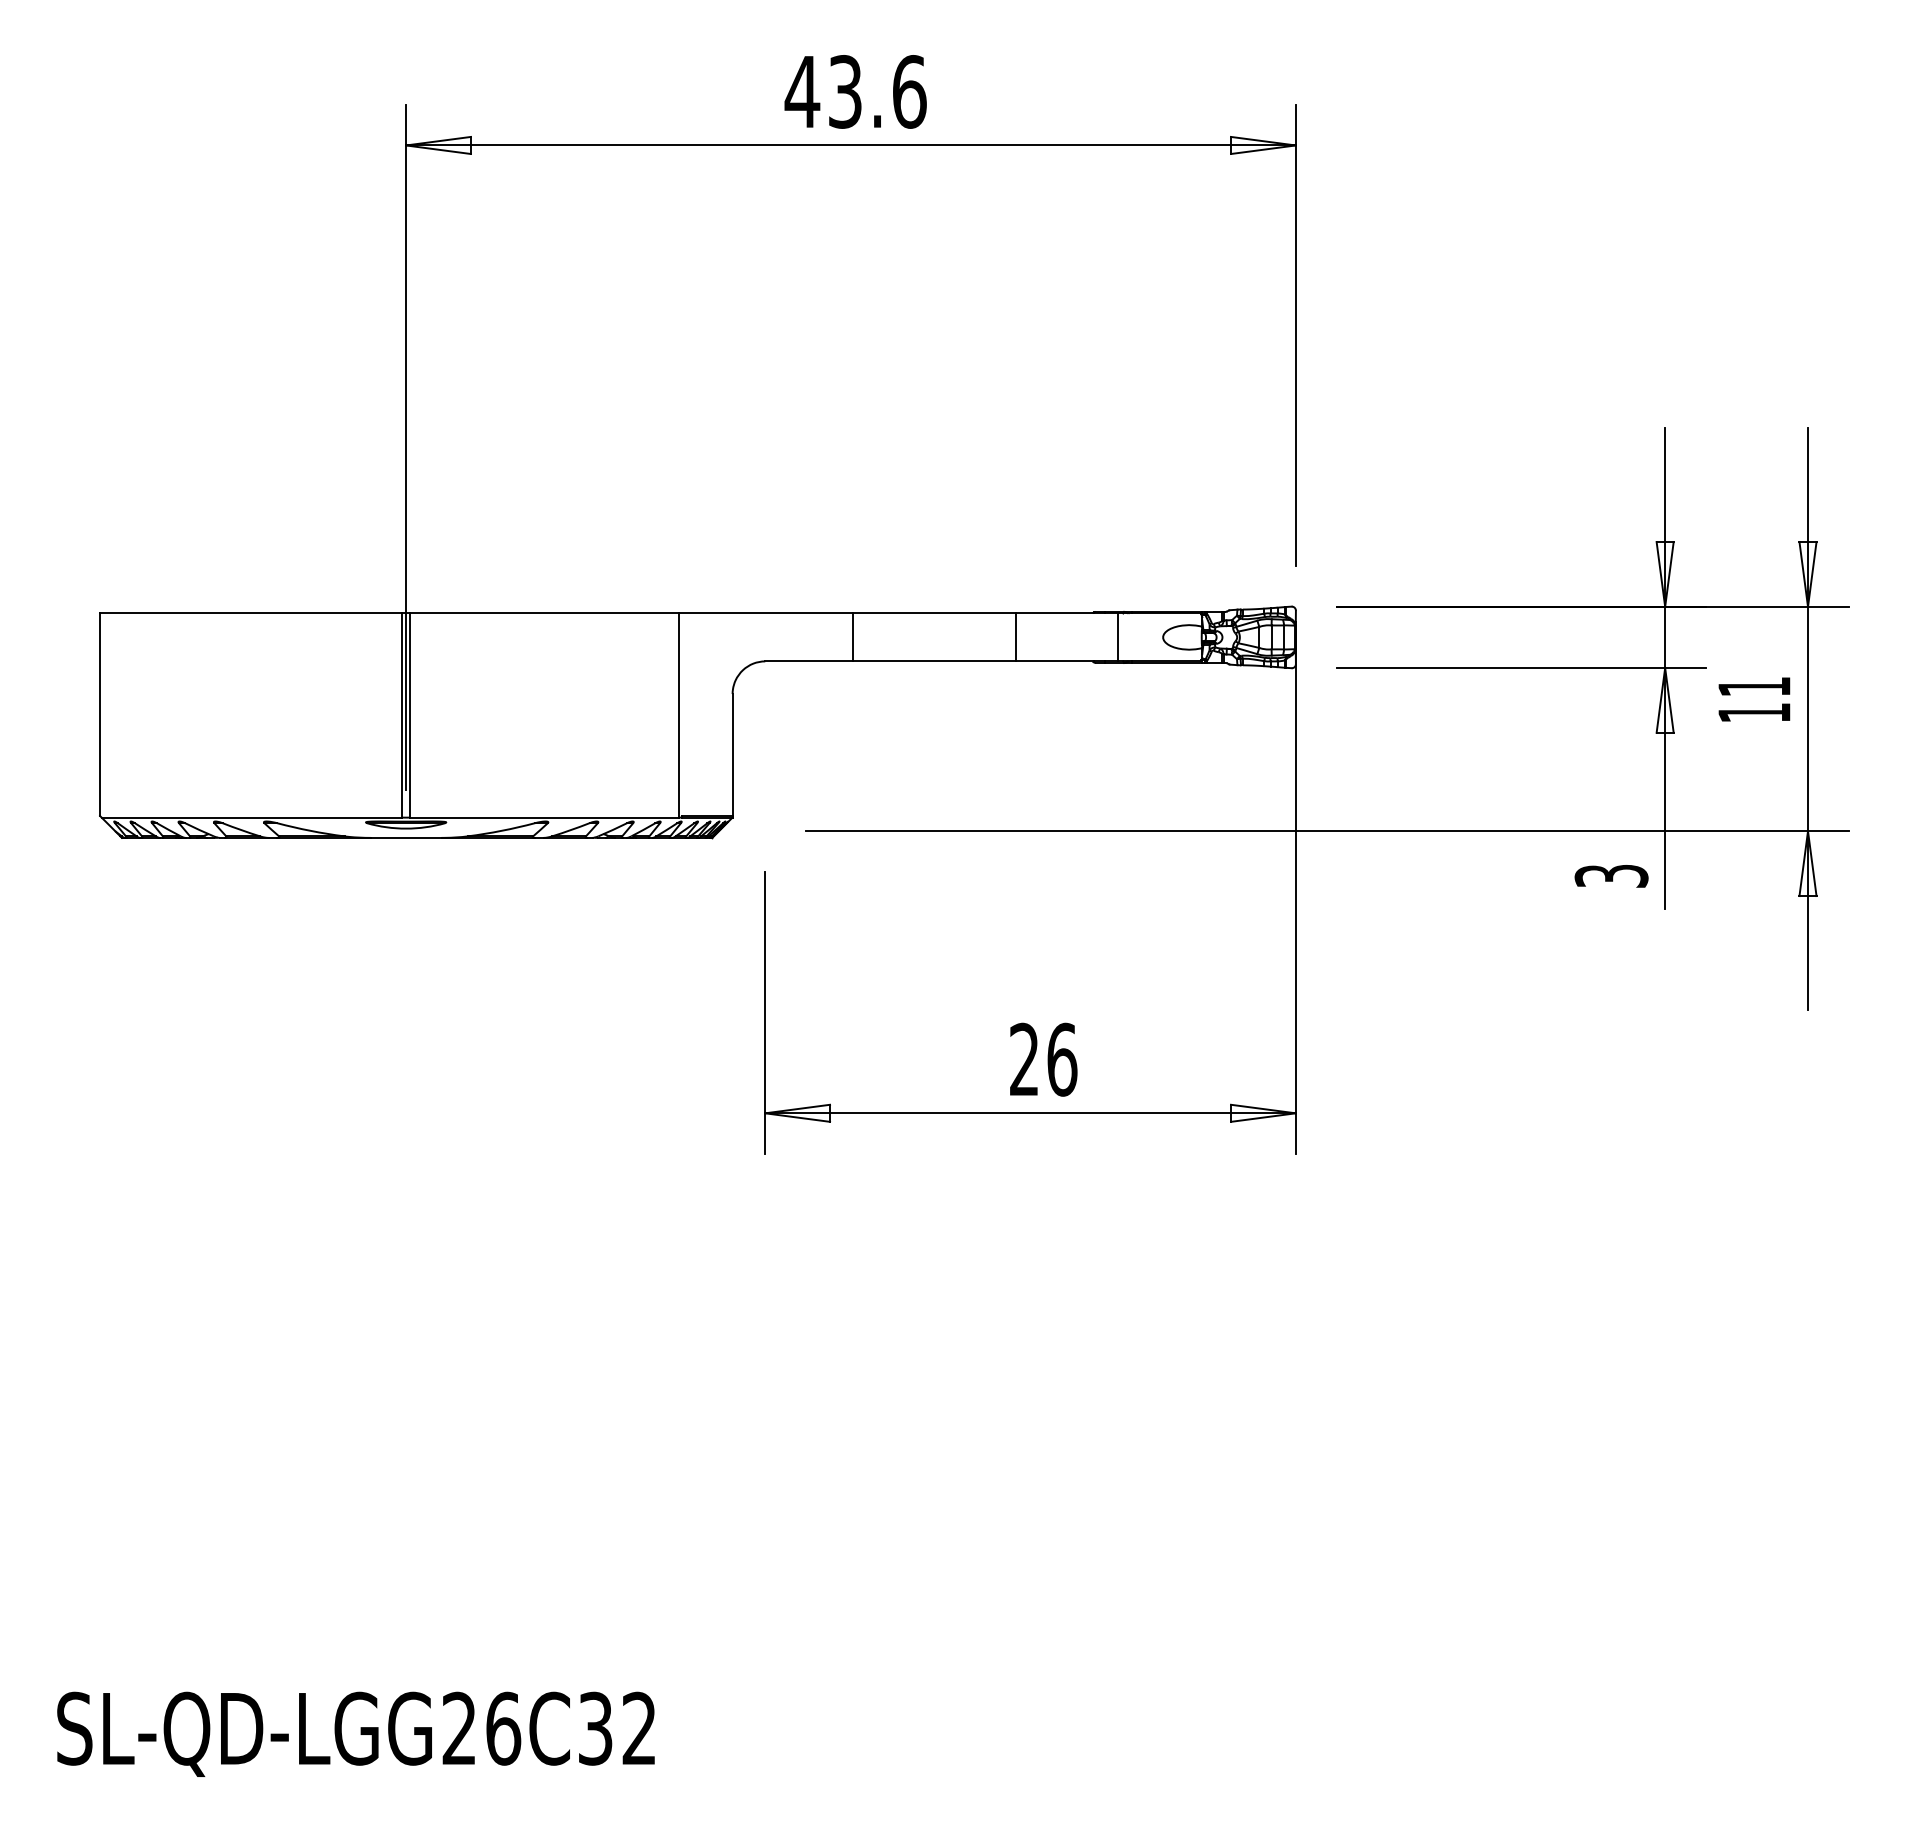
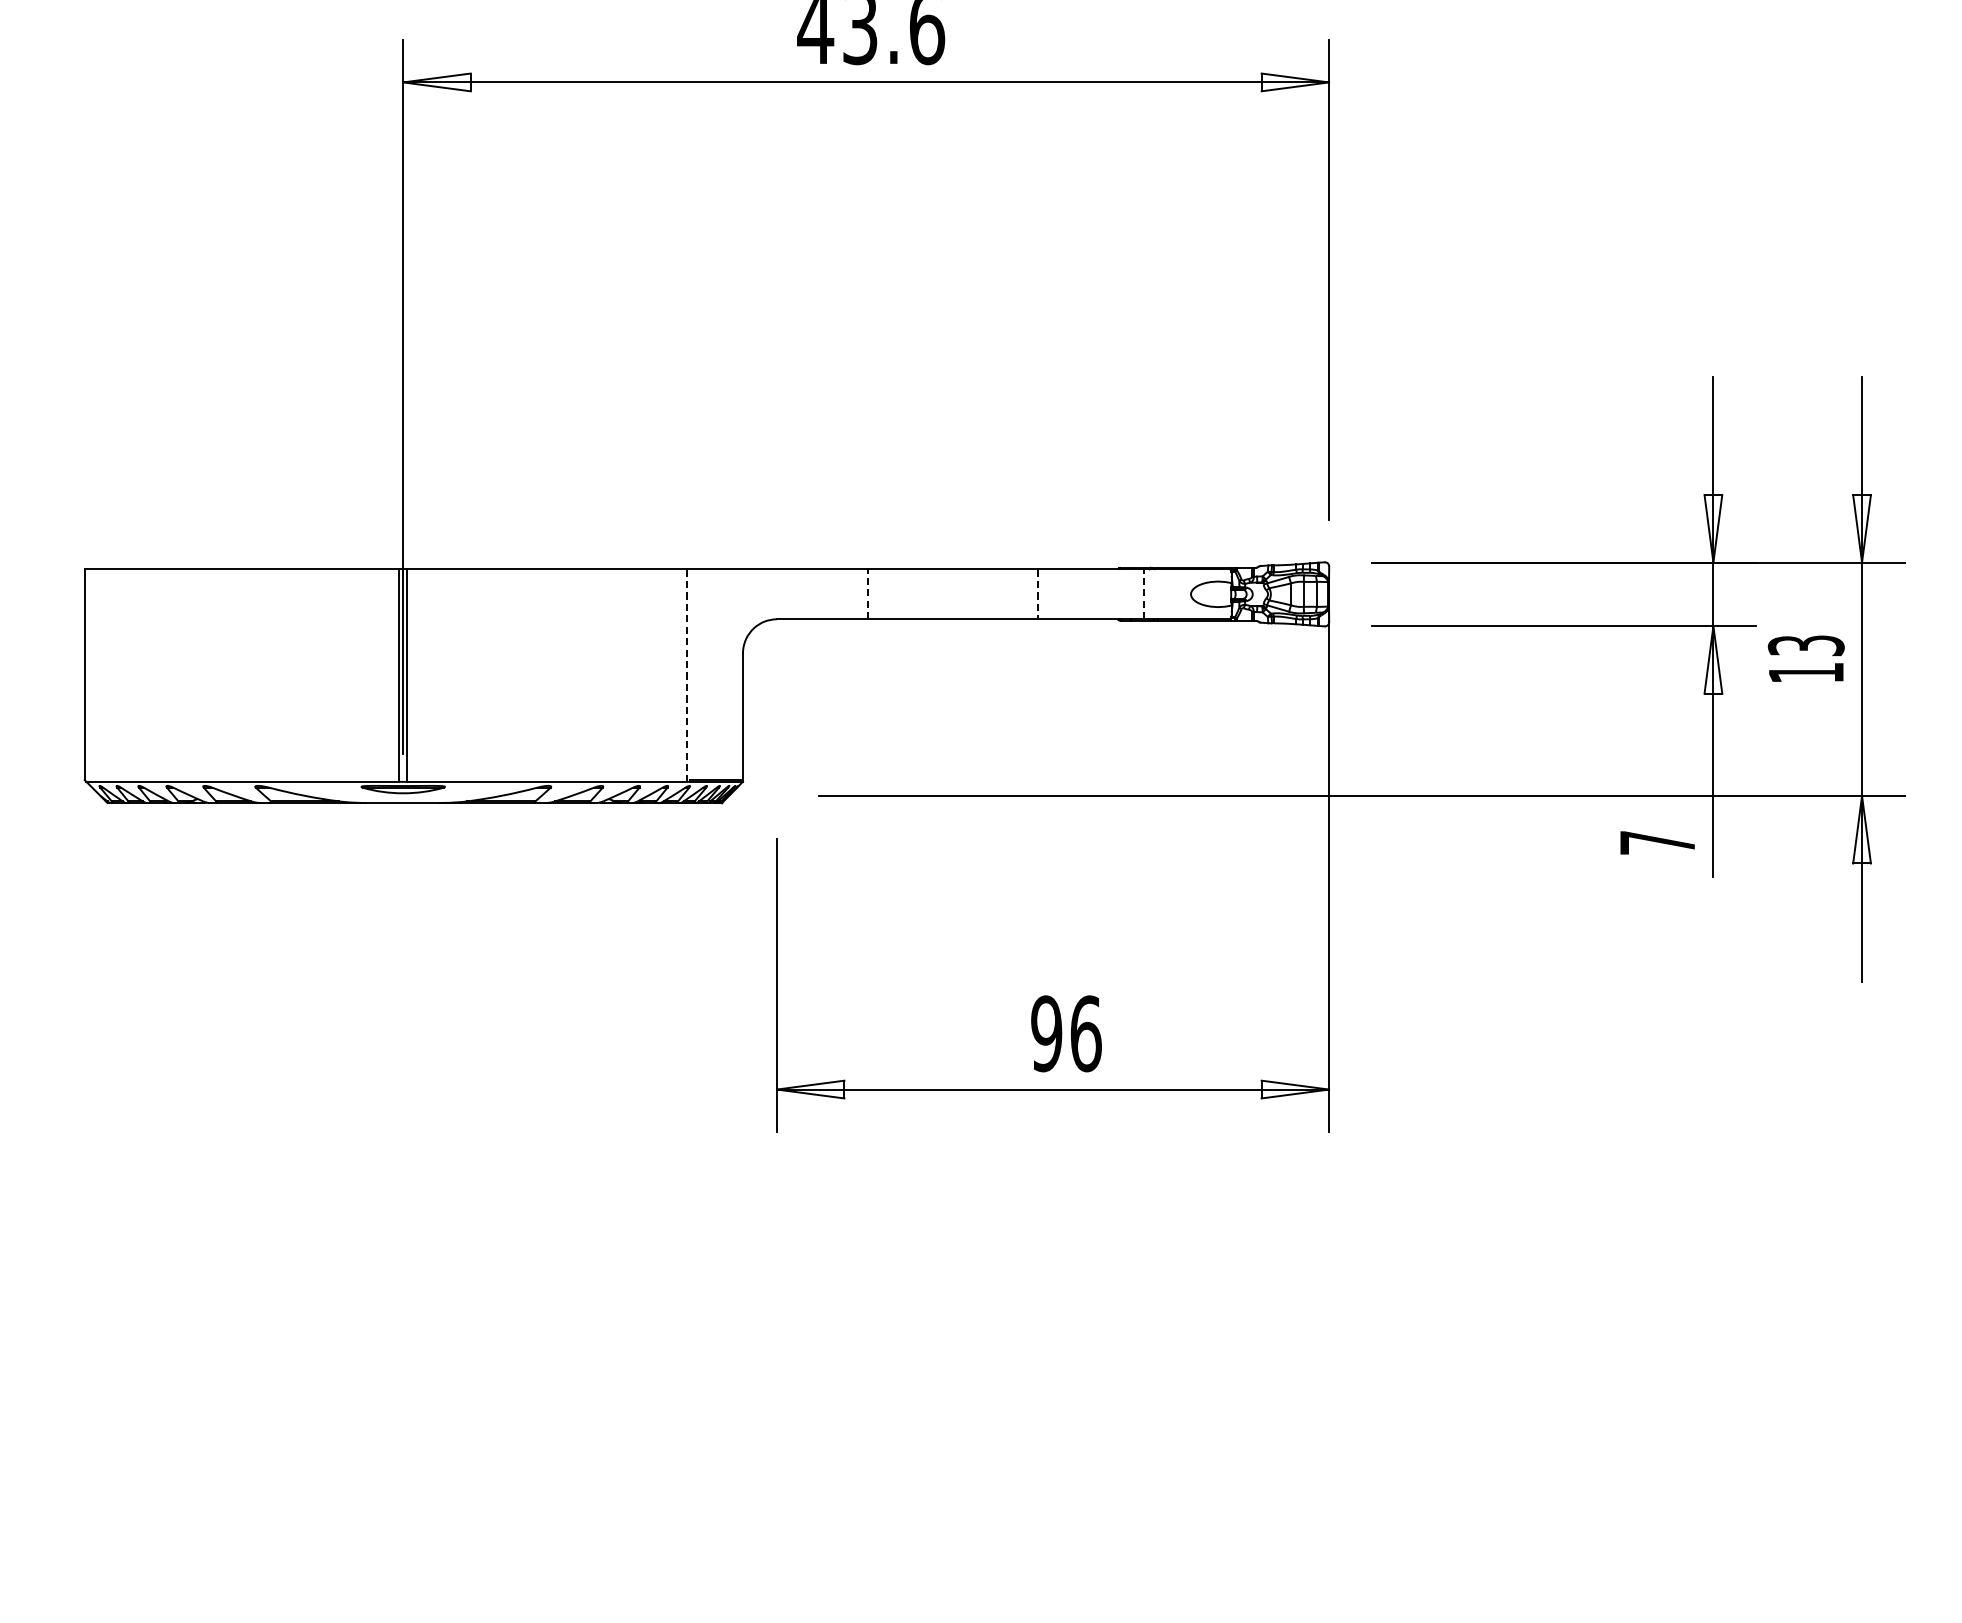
line: (853, 637) -> (868, 594), solid -> dashed
line: (1016, 637) -> (1038, 594), solid -> dashed
line: (1118, 637) -> (1144, 594), solid -> dashed
text: (1754, 686) -> (1806, 645), 11 -> 13
line: (679, 716) -> (687, 676), solid -> dashed
text: (1611, 875) -> (1657, 842), 3 -> 7
text: (1024, 1059) -> (1046, 1033), 26 -> 96

